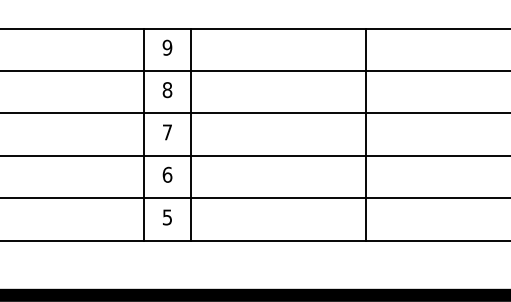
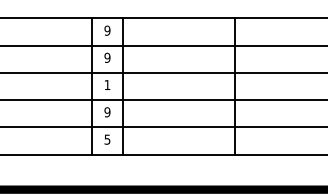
text: (167, 89) -> (107, 57), 8 -> 9
text: (167, 131) -> (107, 84), 7 -> 1
text: (167, 175) -> (107, 112), 6 -> 9

